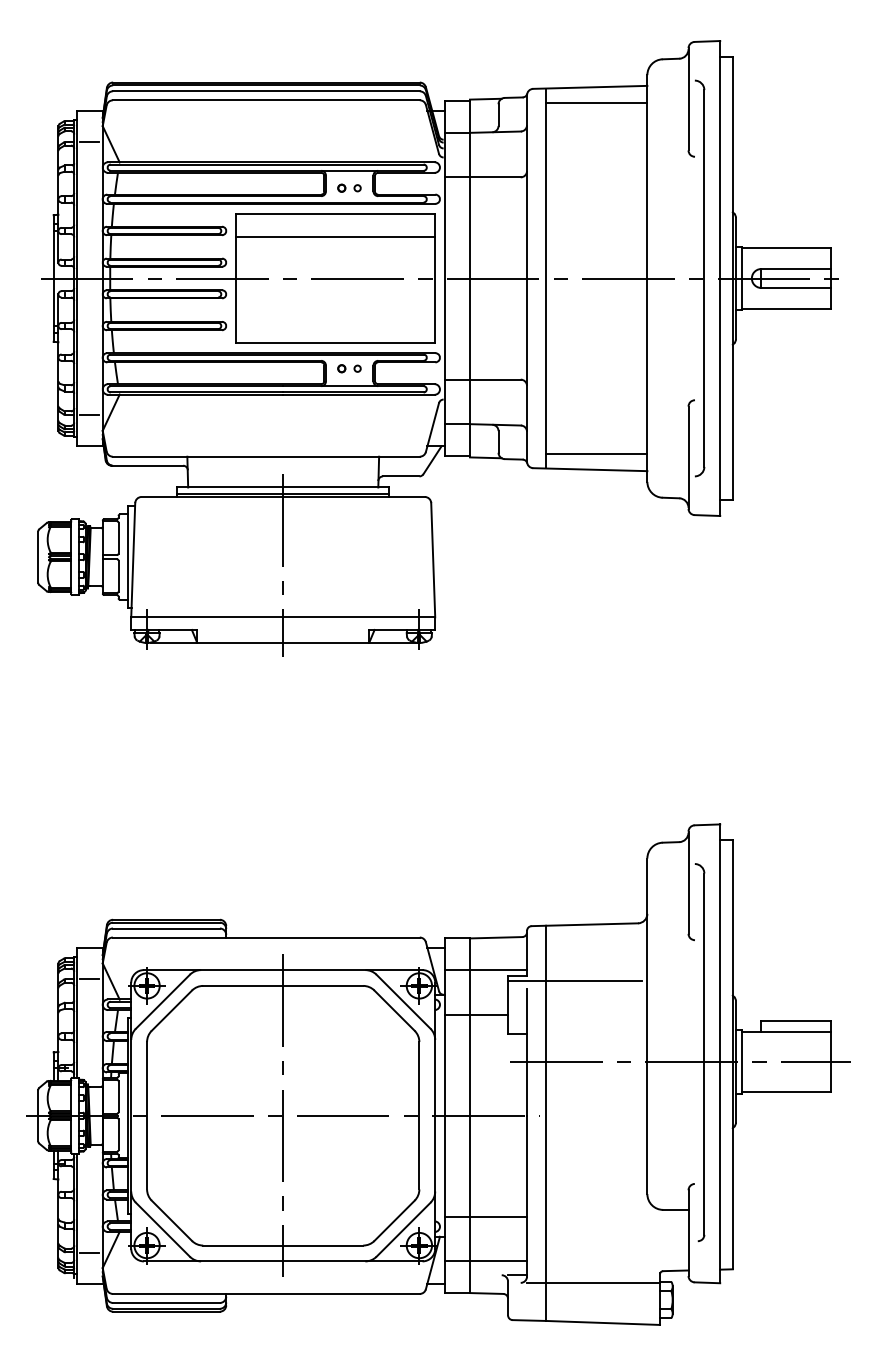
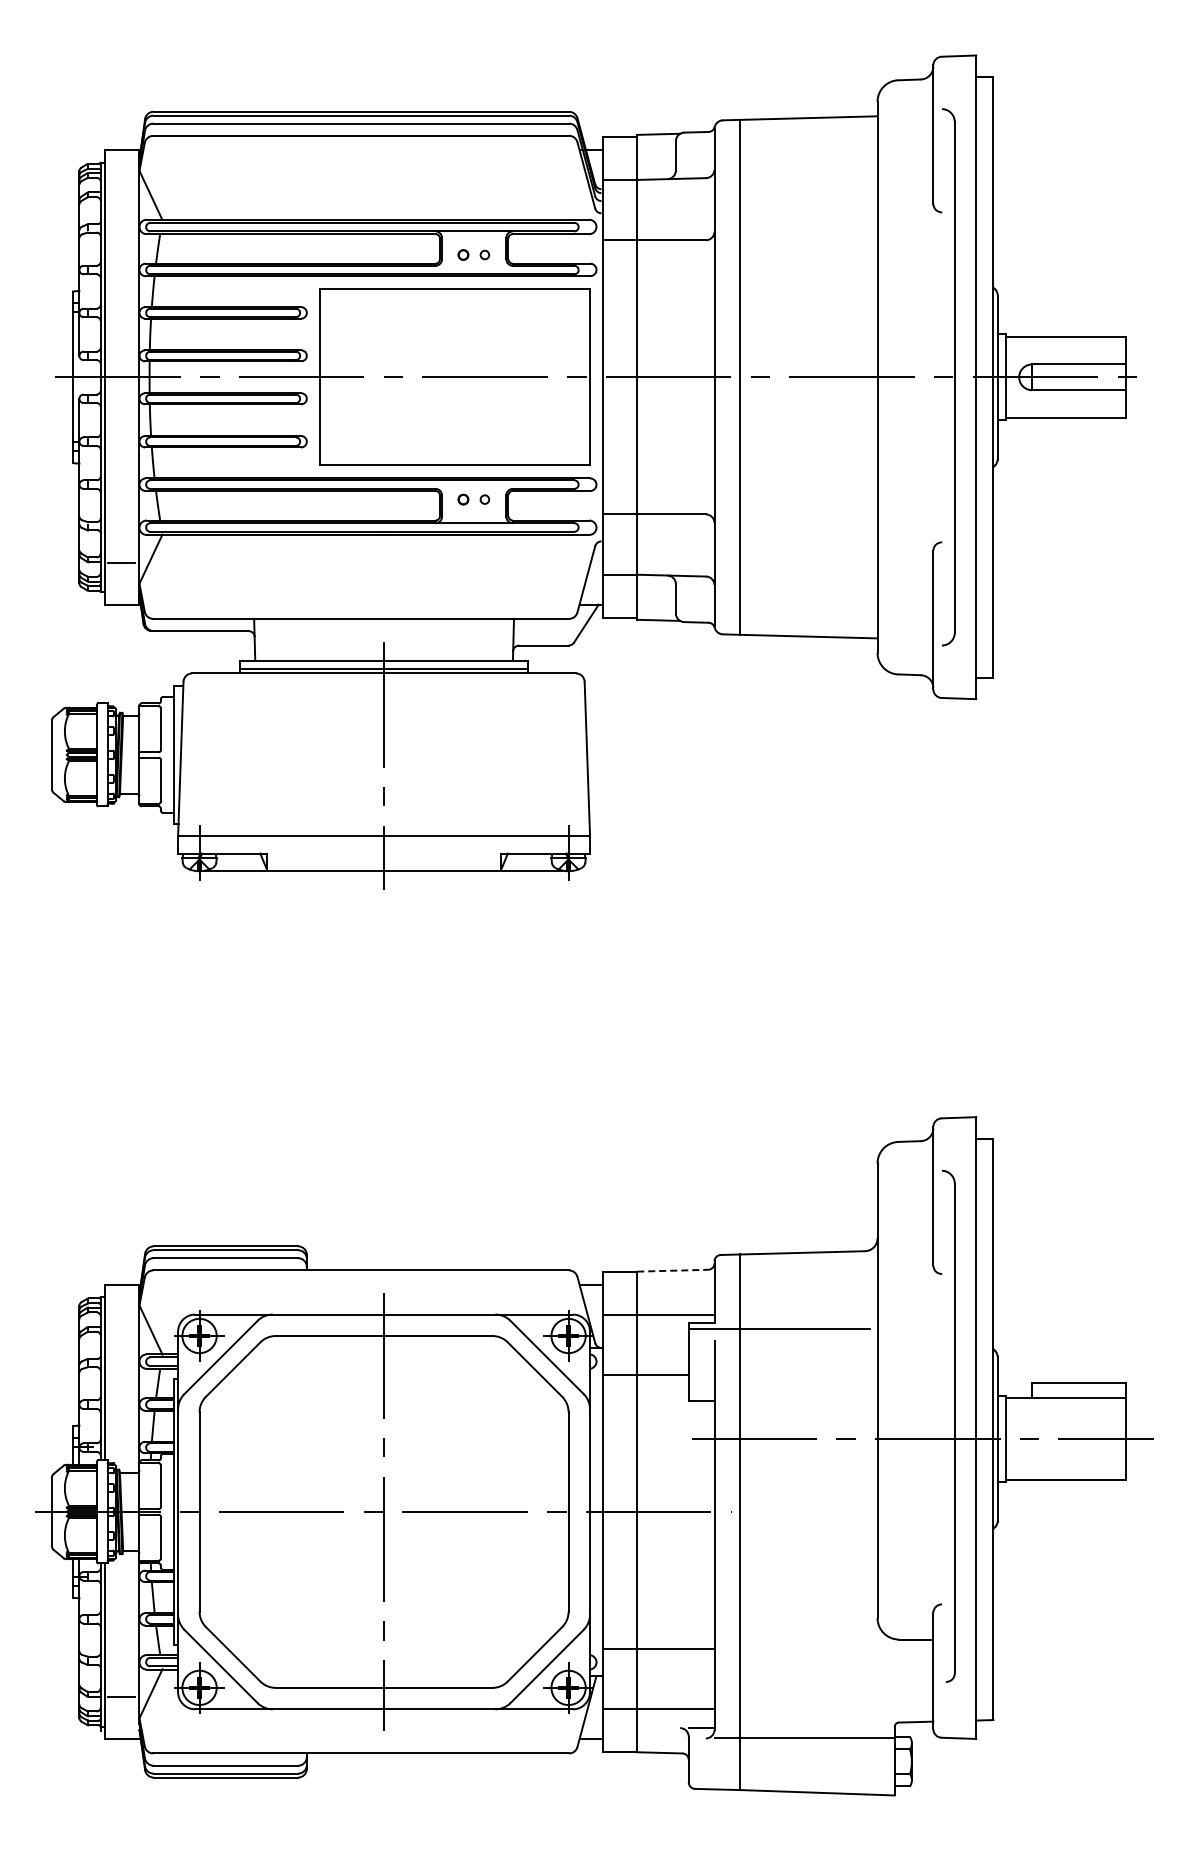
line: (596, 103) -> (808, 139), removed
line: (89, 142) -> (121, 192), removed
line: (335, 237) -> (454, 321), removed
line: (596, 454) -> (808, 615), removed
line: (496, 937) -> (673, 1270), solid -> dashed
line: (89, 978) -> (121, 1326), removed

